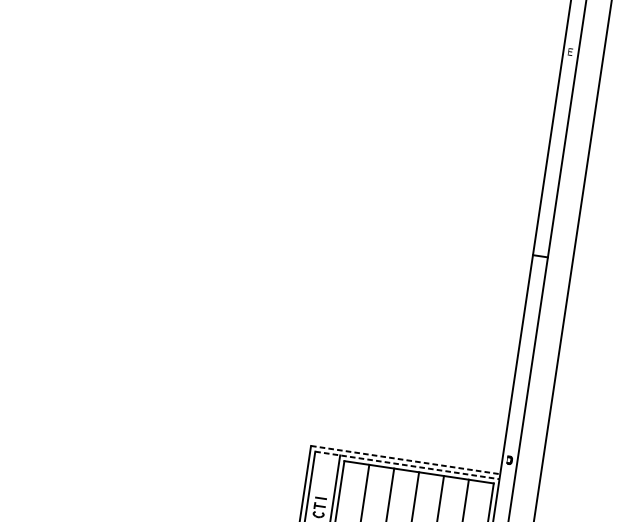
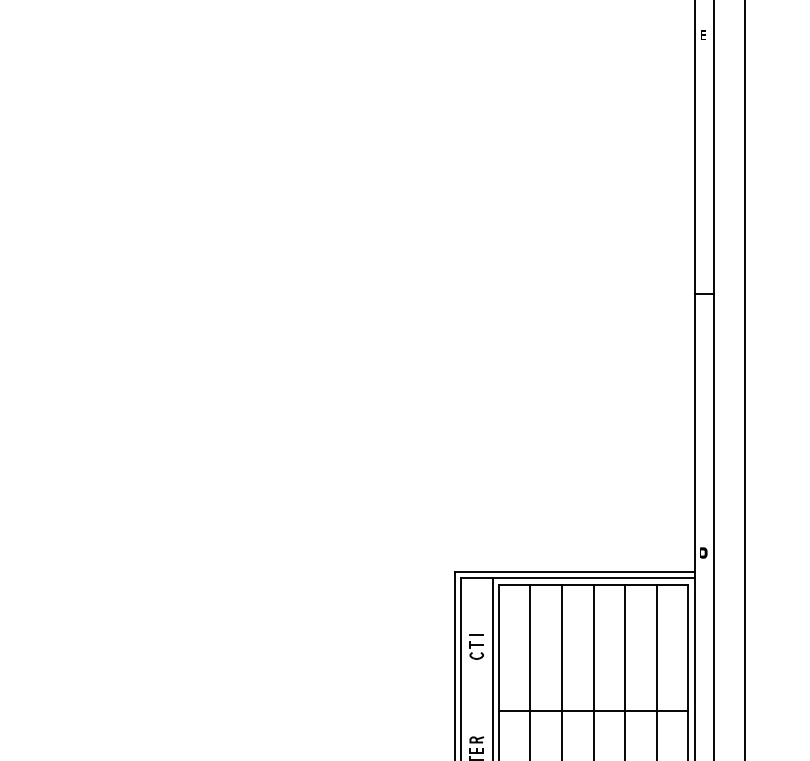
line: (405, 459) -> (574, 571), dashed -> solid
line: (407, 465) -> (577, 578), dashed -> solid

